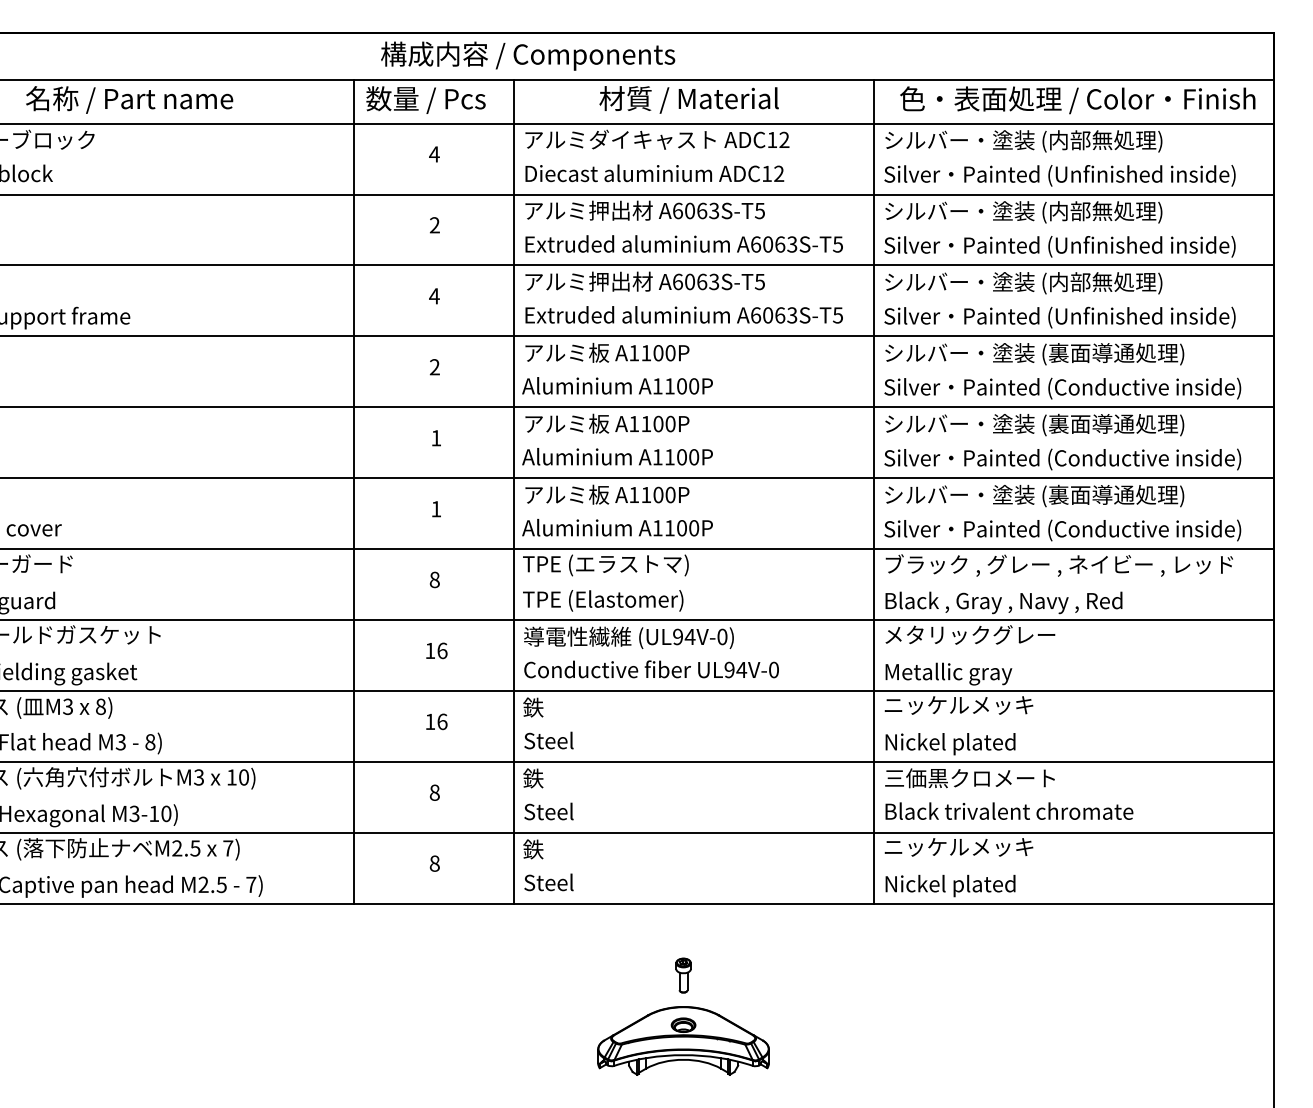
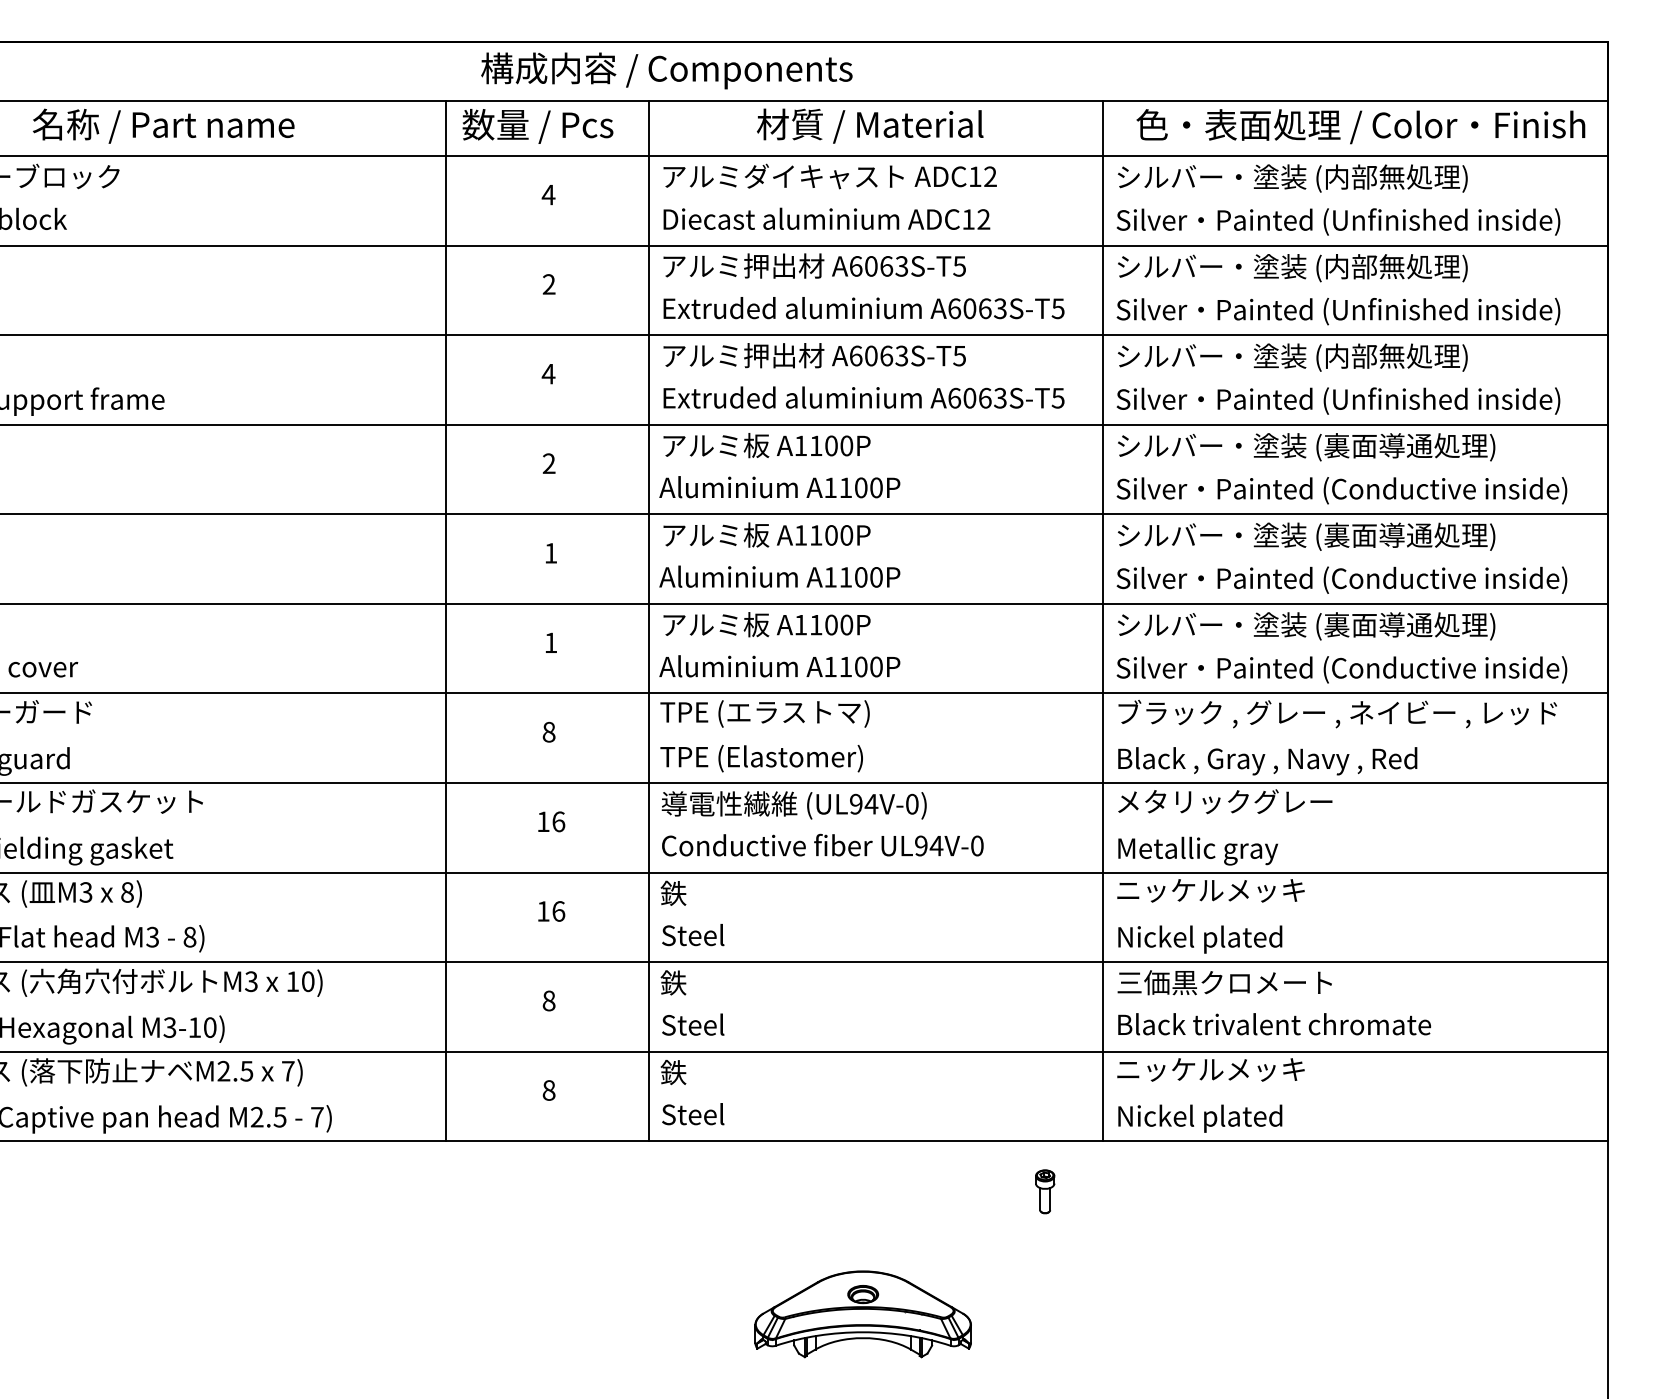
part: (683, 975) -> (1045, 1191), moved

